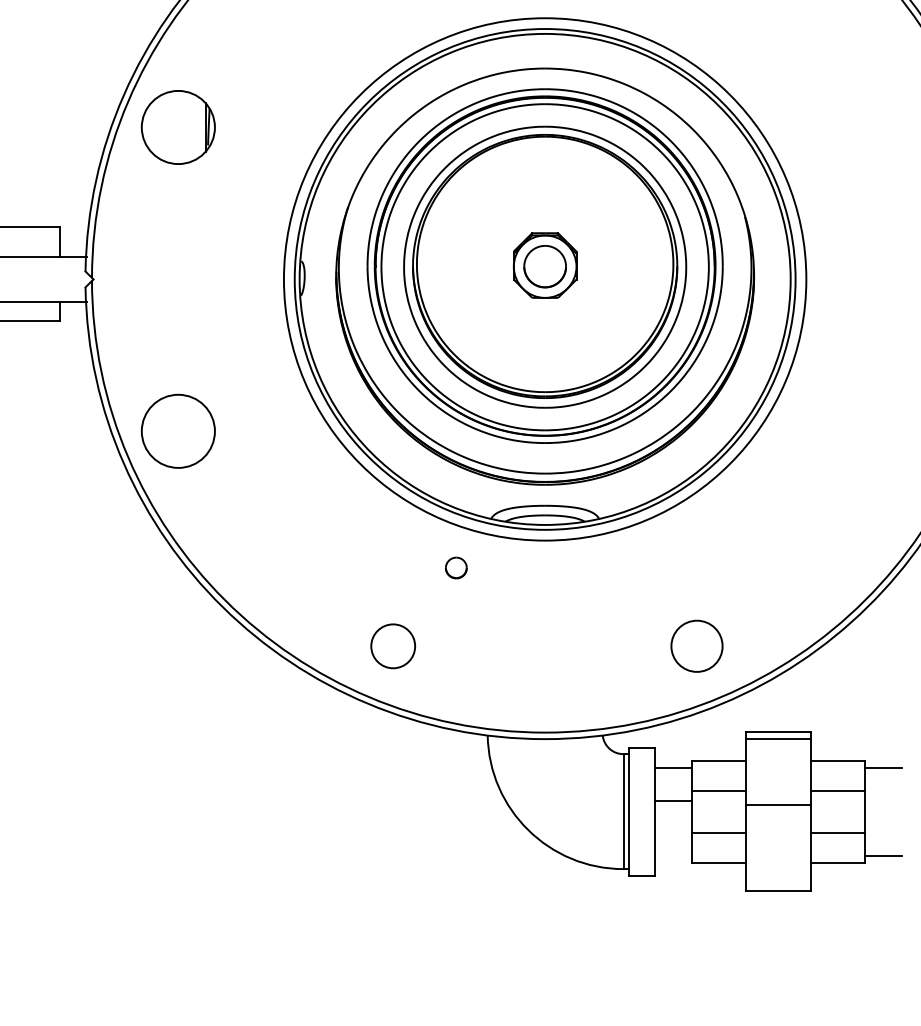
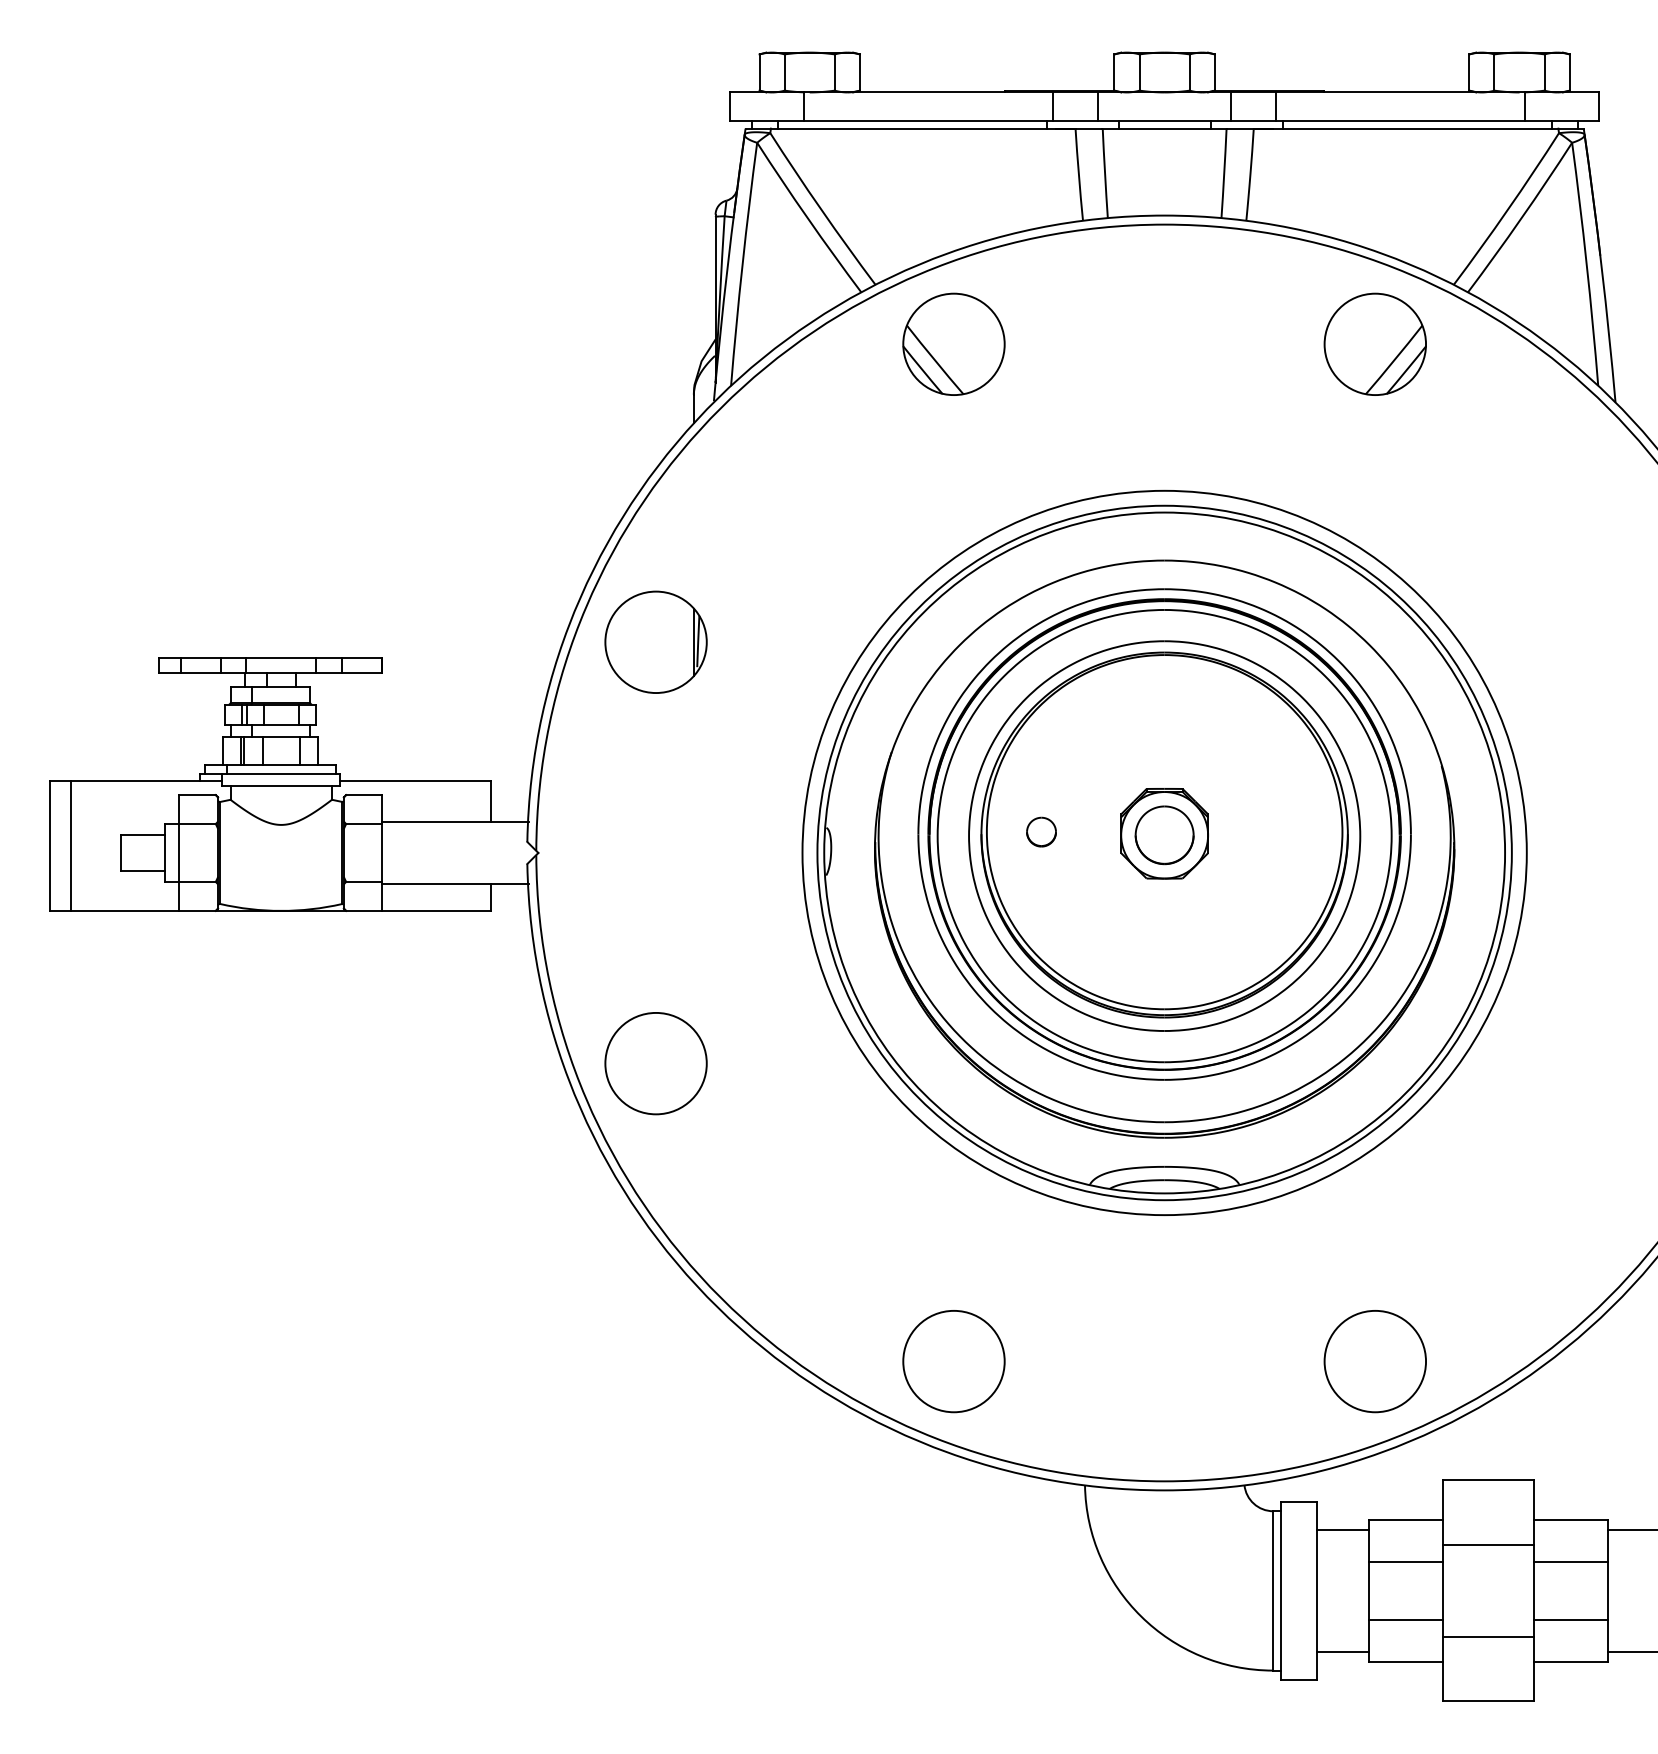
part: (456, 567) -> (1041, 831), moved
circle: (392, 646) -> (953, 1361), size x1.67
circle: (696, 646) -> (1374, 1361), size x1.43
line: (778, 739) -> (1488, 1545), moved
line: (673, 800) -> (1342, 1651), moved
line: (778, 804) -> (1488, 1636), moved

